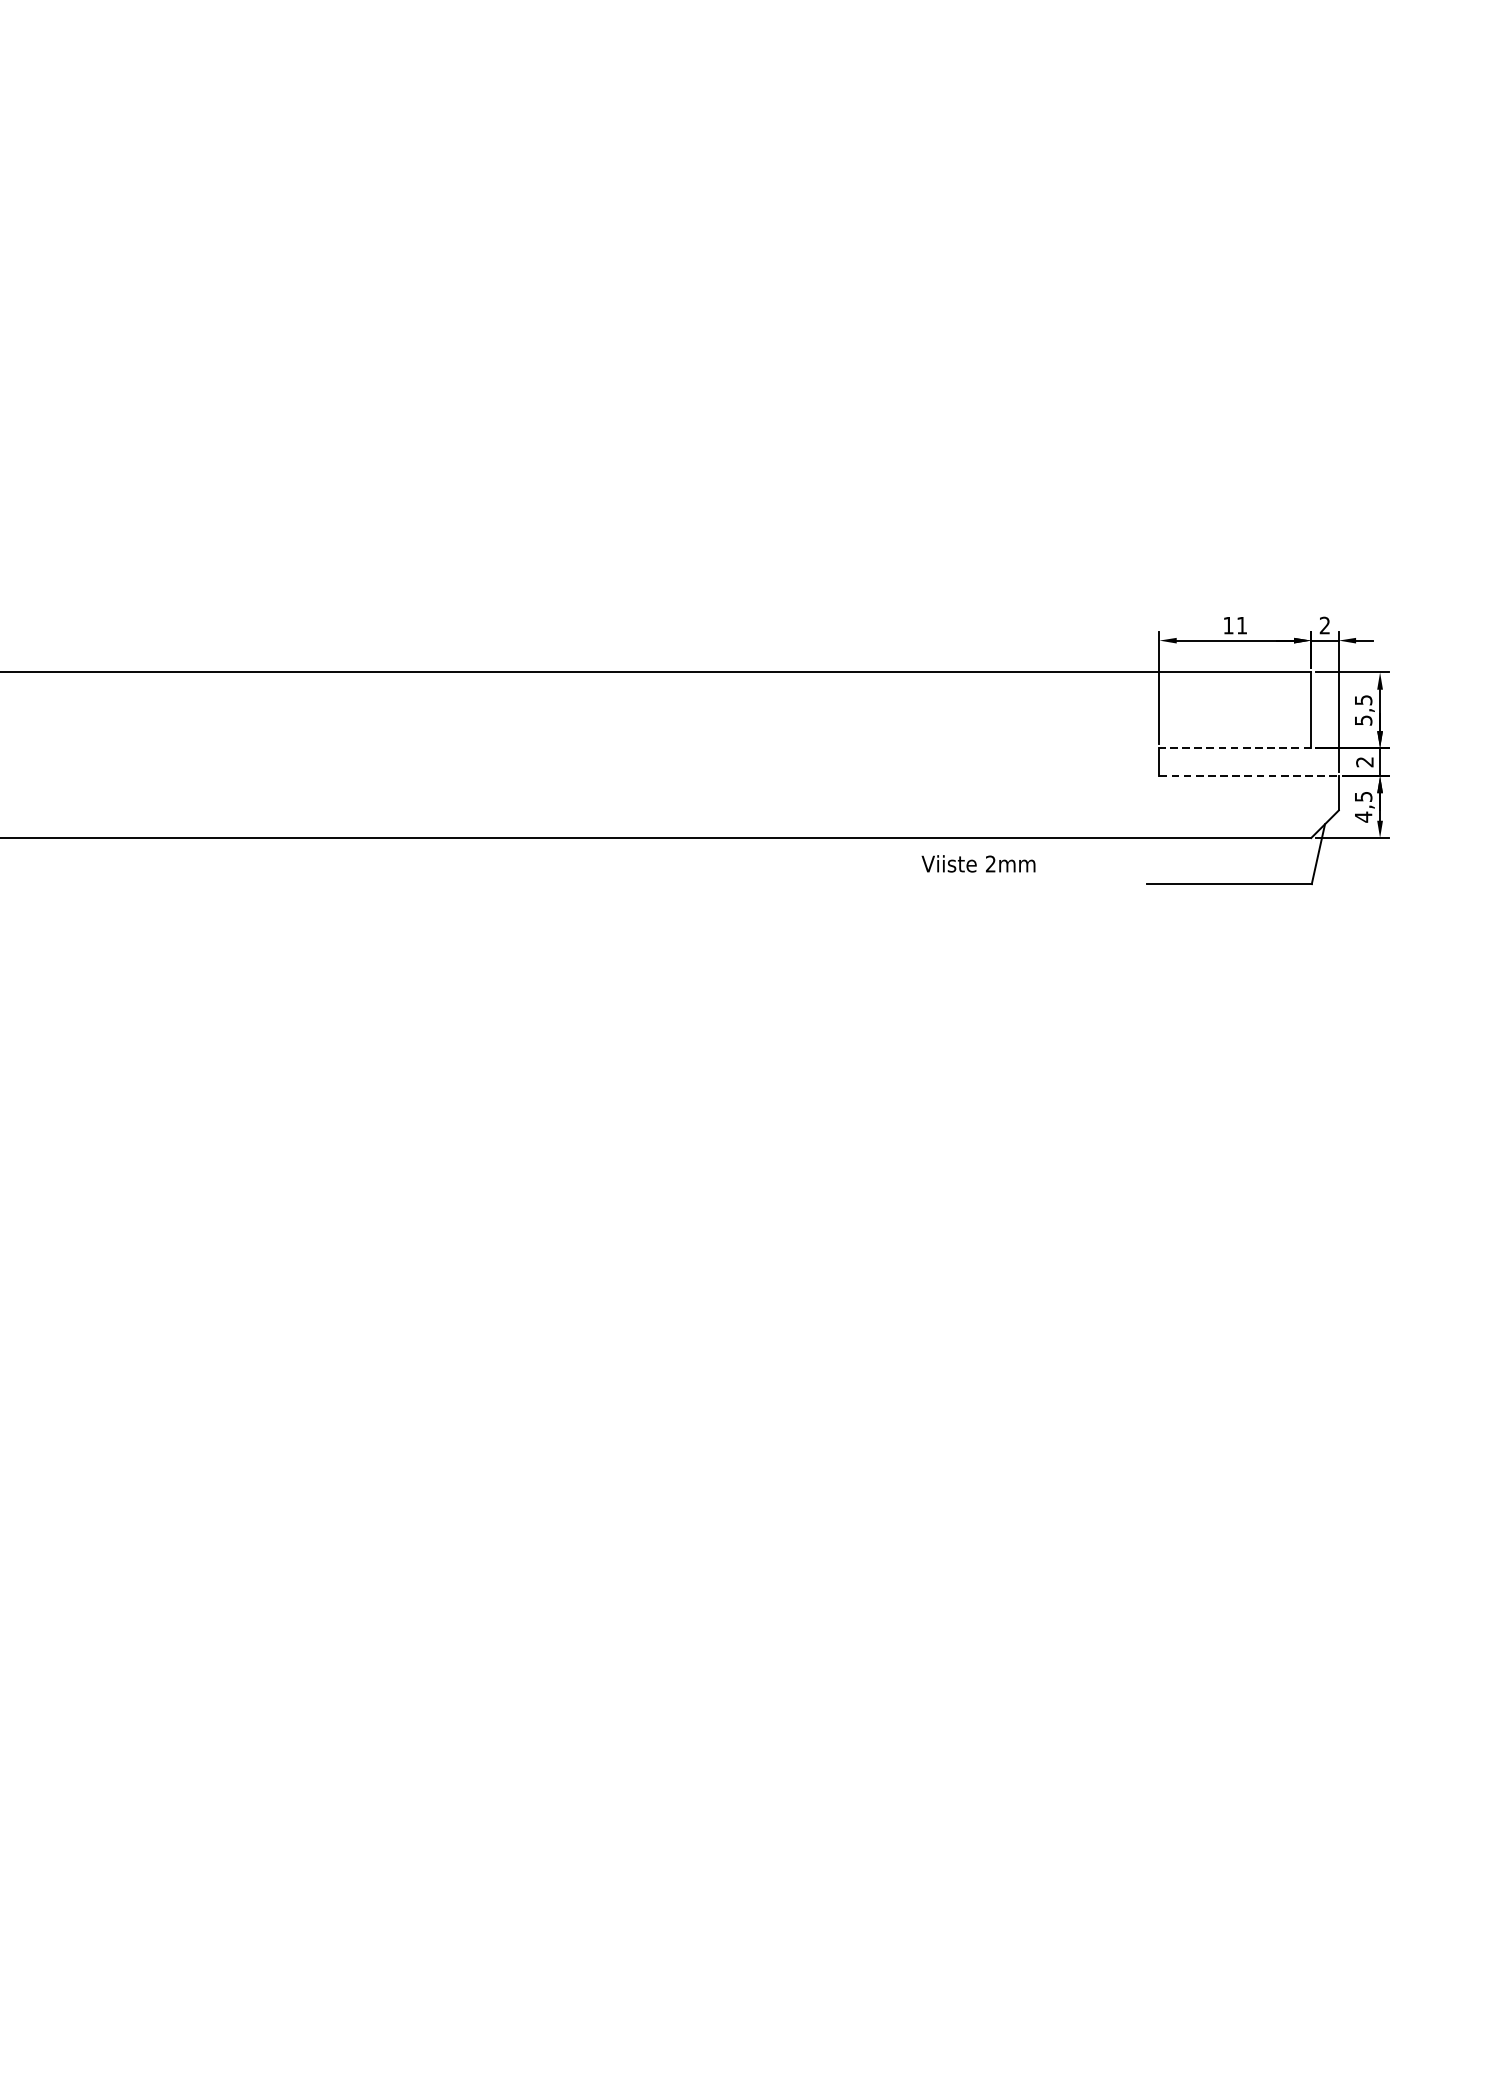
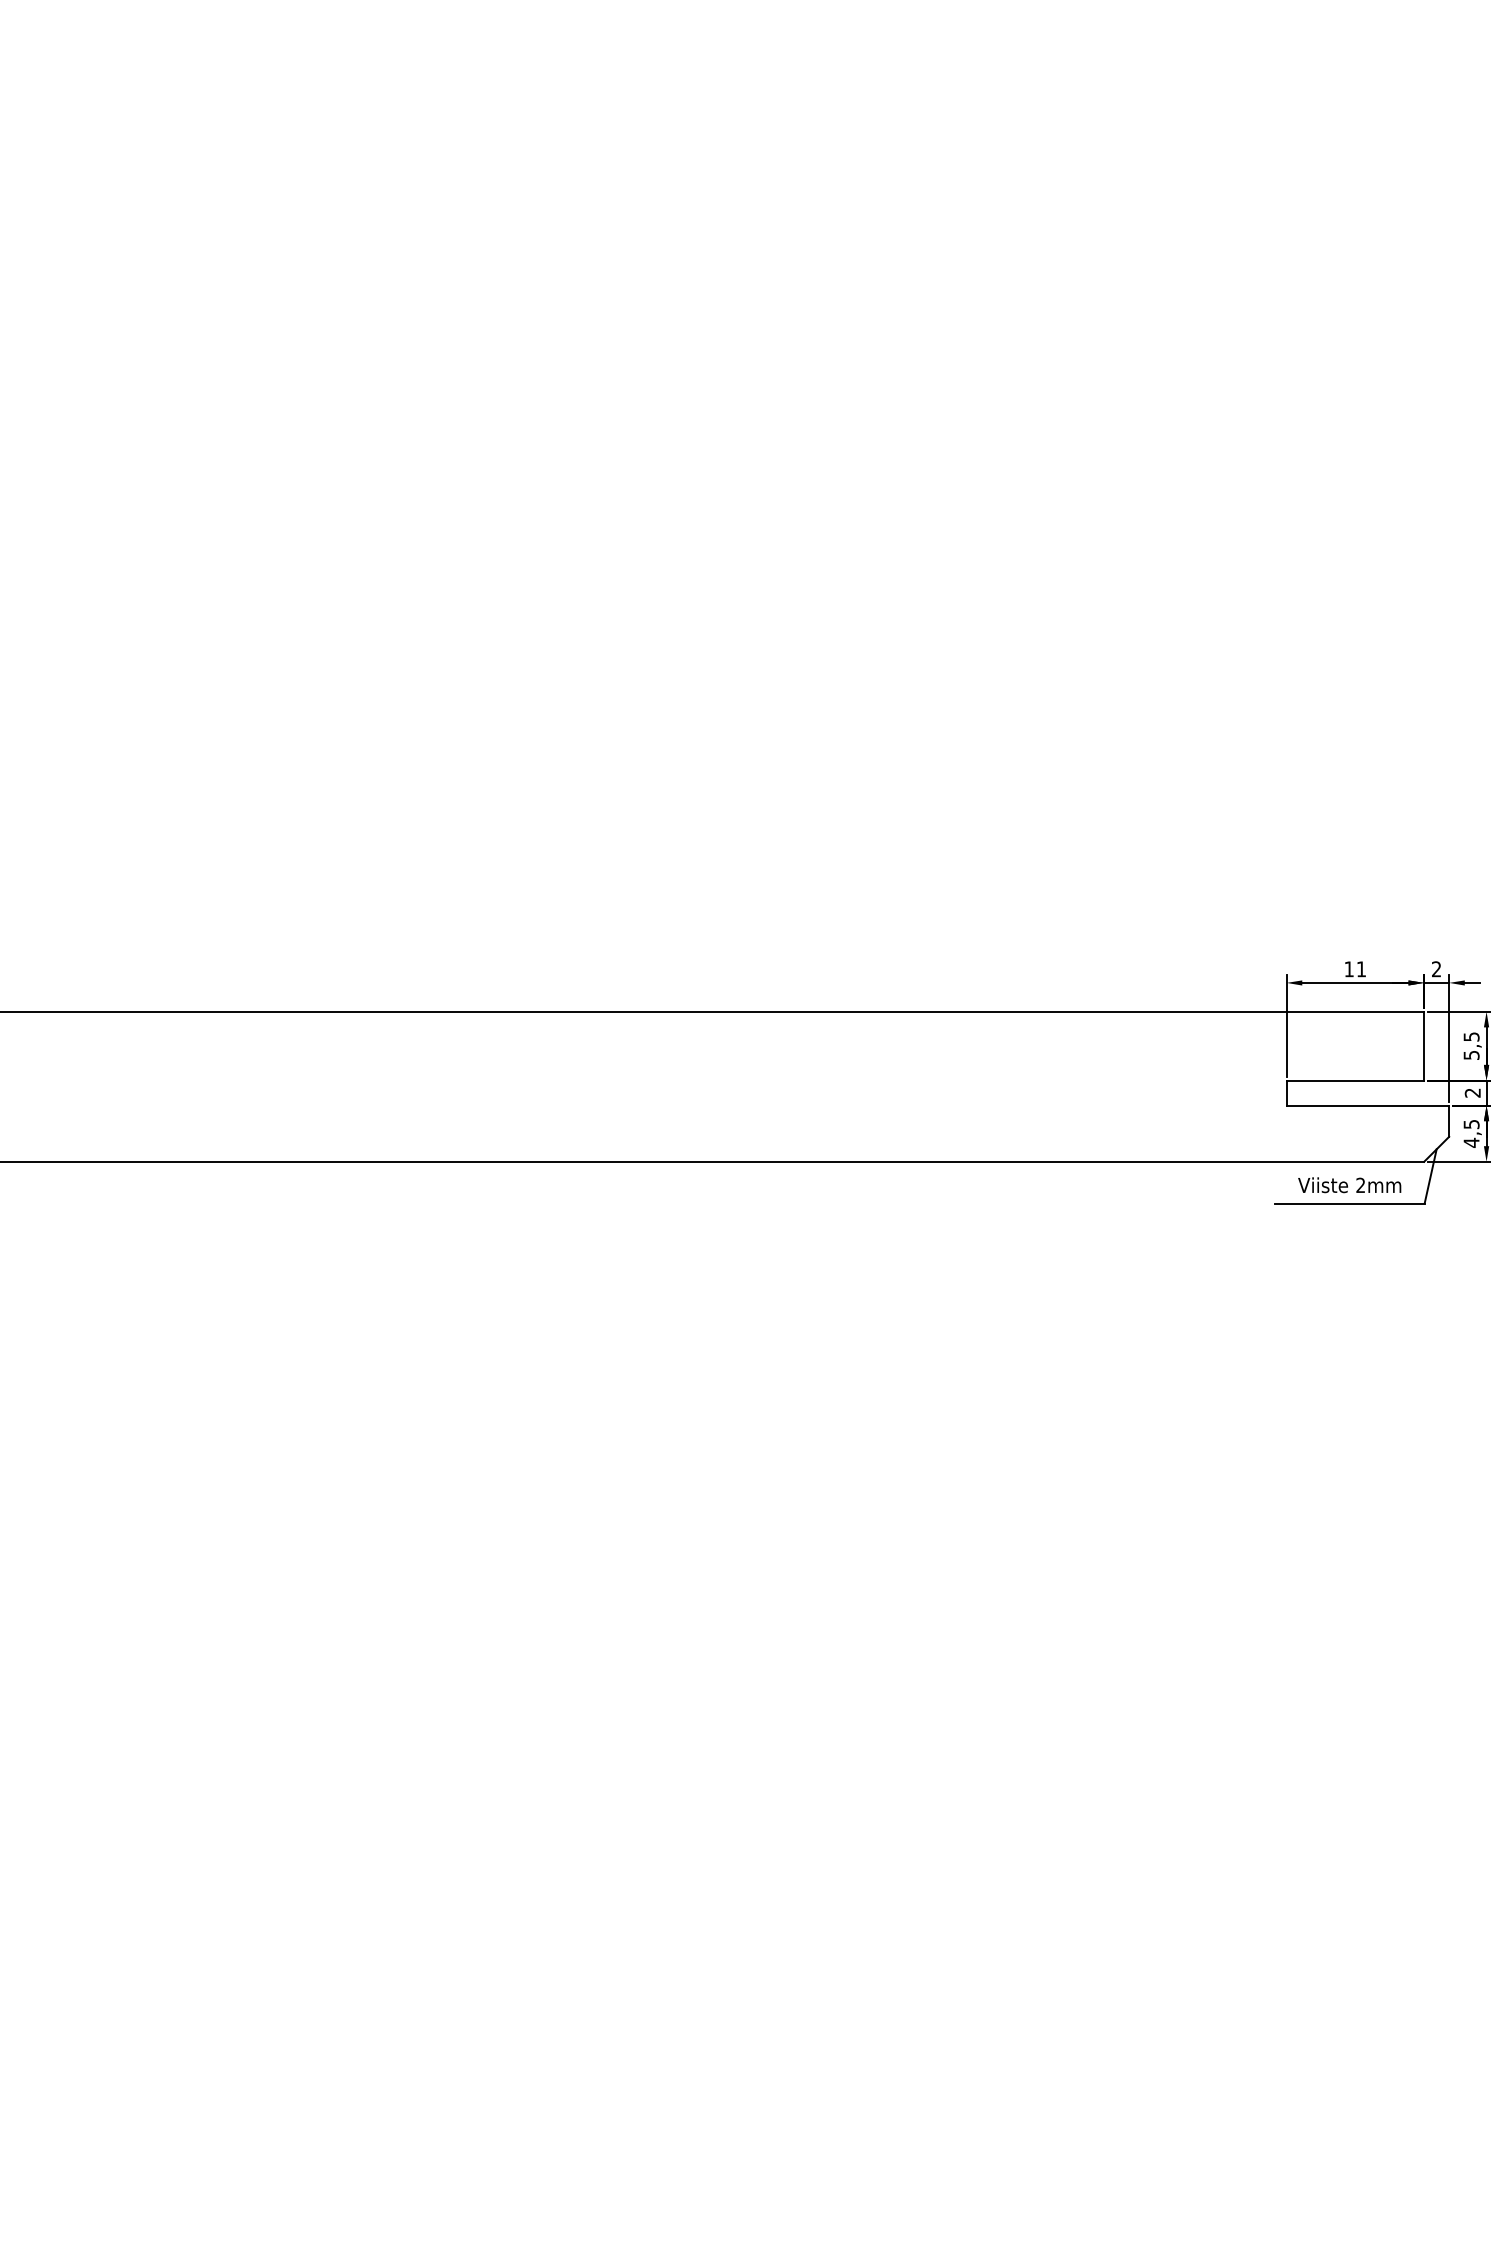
line: (1235, 748) -> (1355, 1080), dashed -> solid
line: (1249, 775) -> (1368, 1105), dashed -> solid
text: (978, 864) -> (1349, 1185), moved

